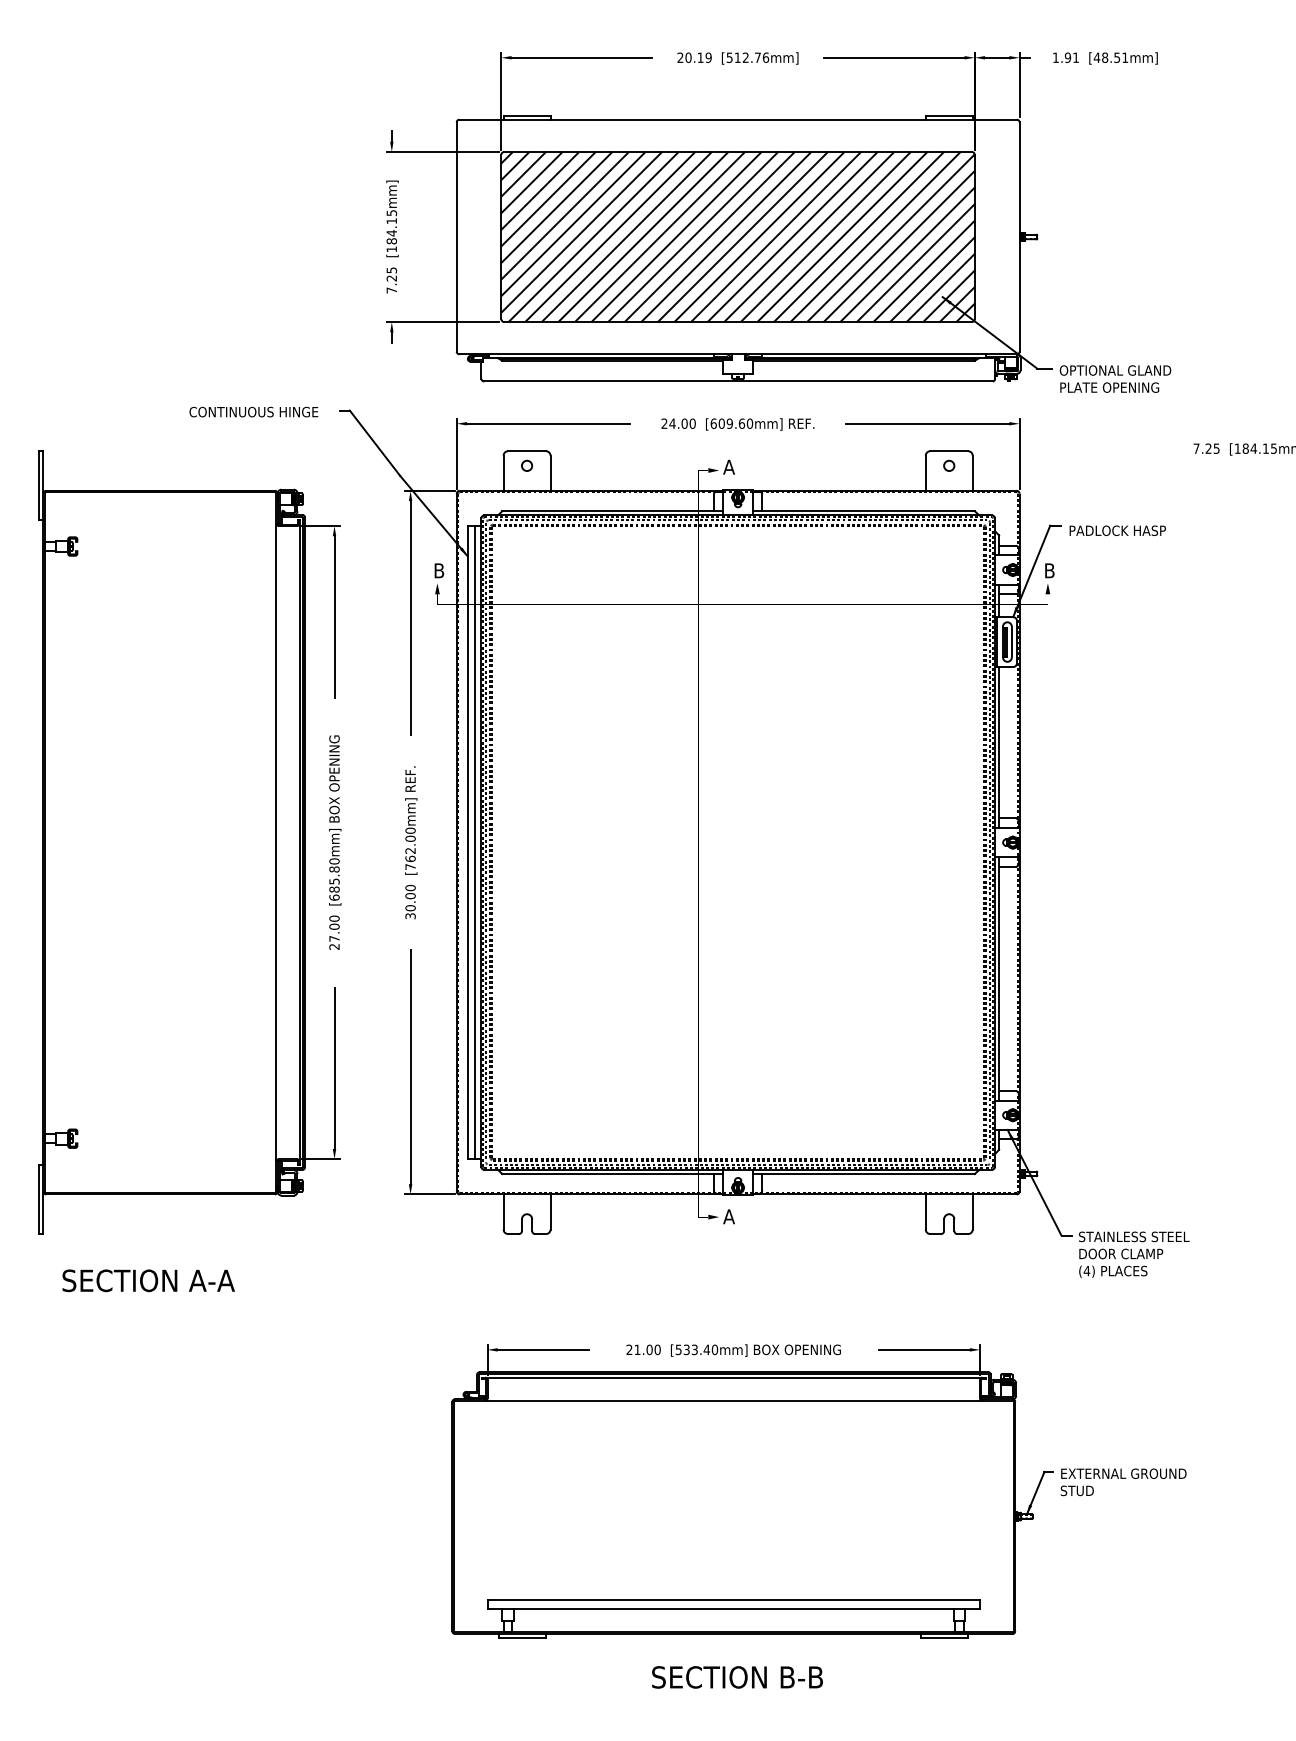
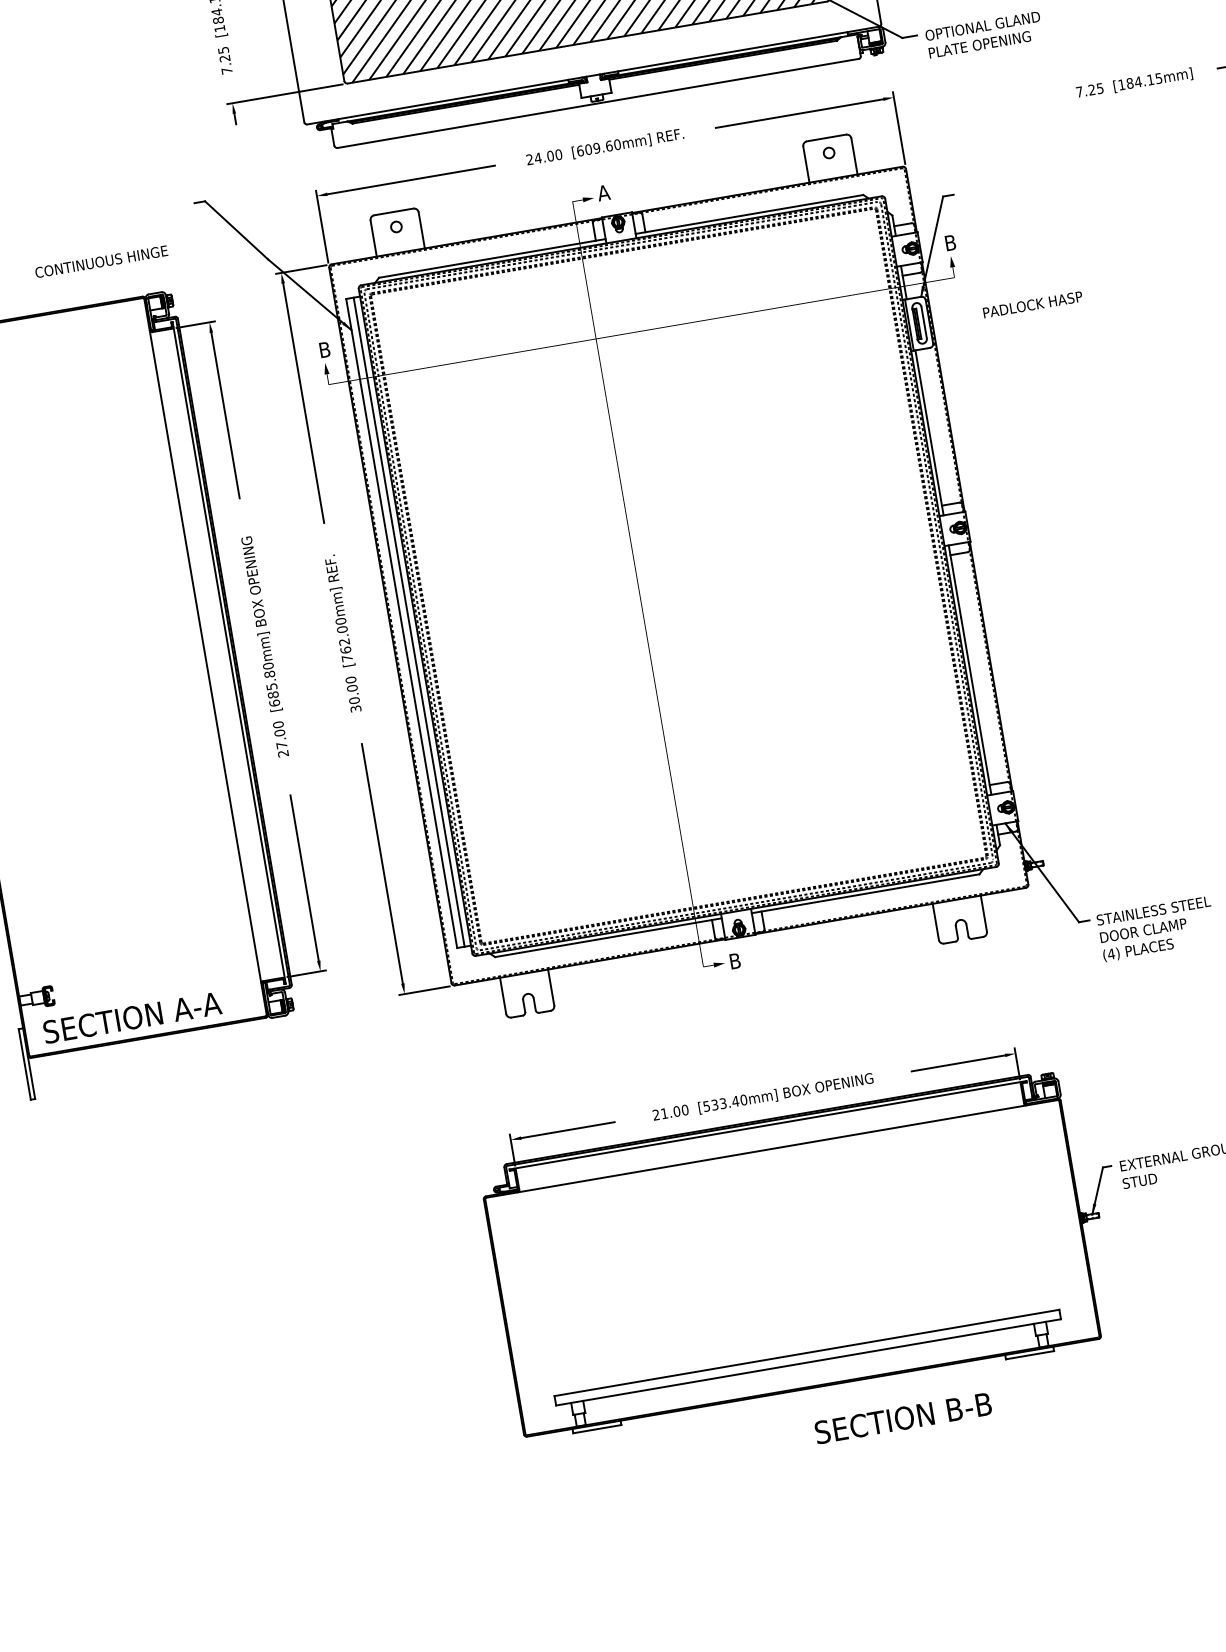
text: (253, 411) -> (101, 261), moved
text: (1117, 530) -> (1032, 304), moved
text: (728, 1216) -> (734, 961), A -> B
text: (148, 1280) -> (132, 1017), moved
text: (737, 1677) -> (903, 1418), moved

